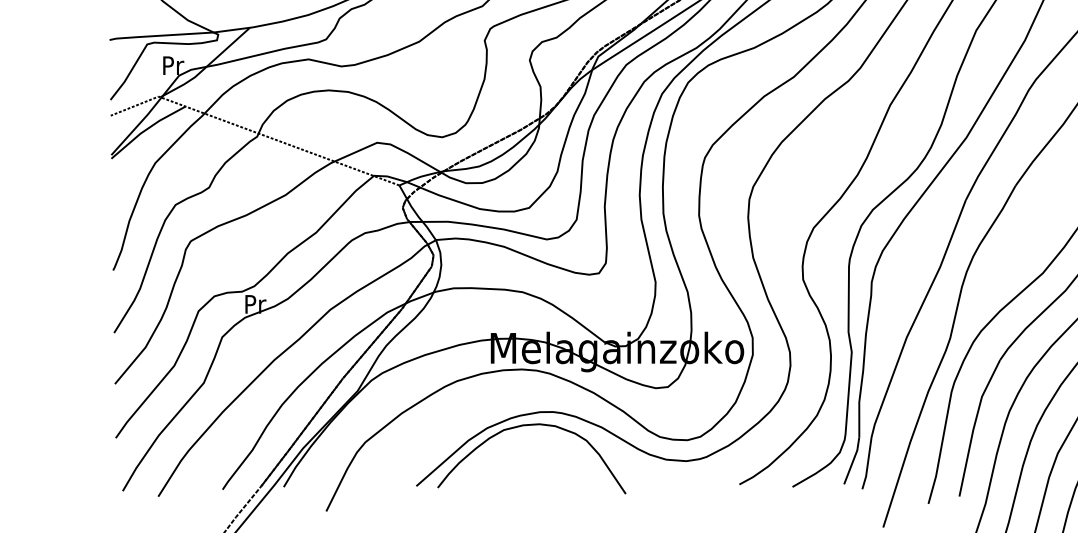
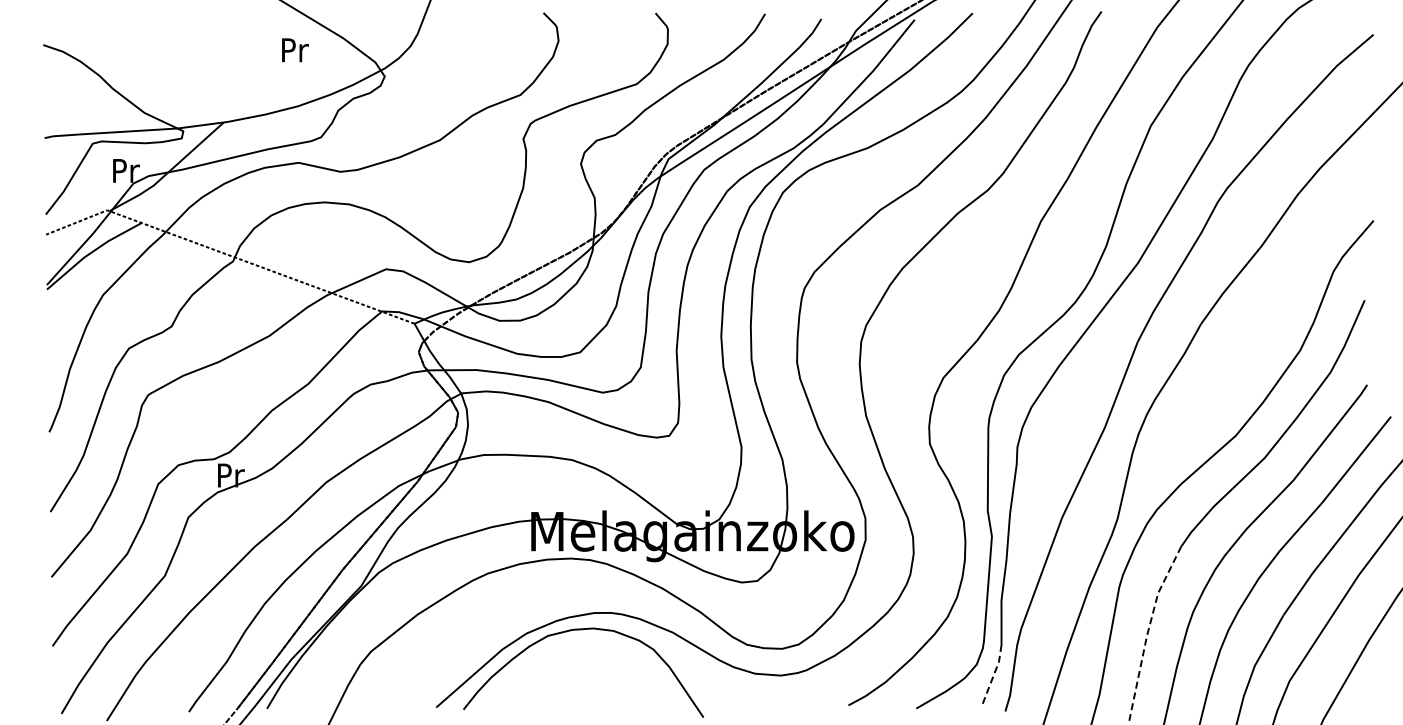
line: (974, 426) -> (1148, 631), solid -> dashed
line: (853, 461) -> (993, 675), solid -> dashed

